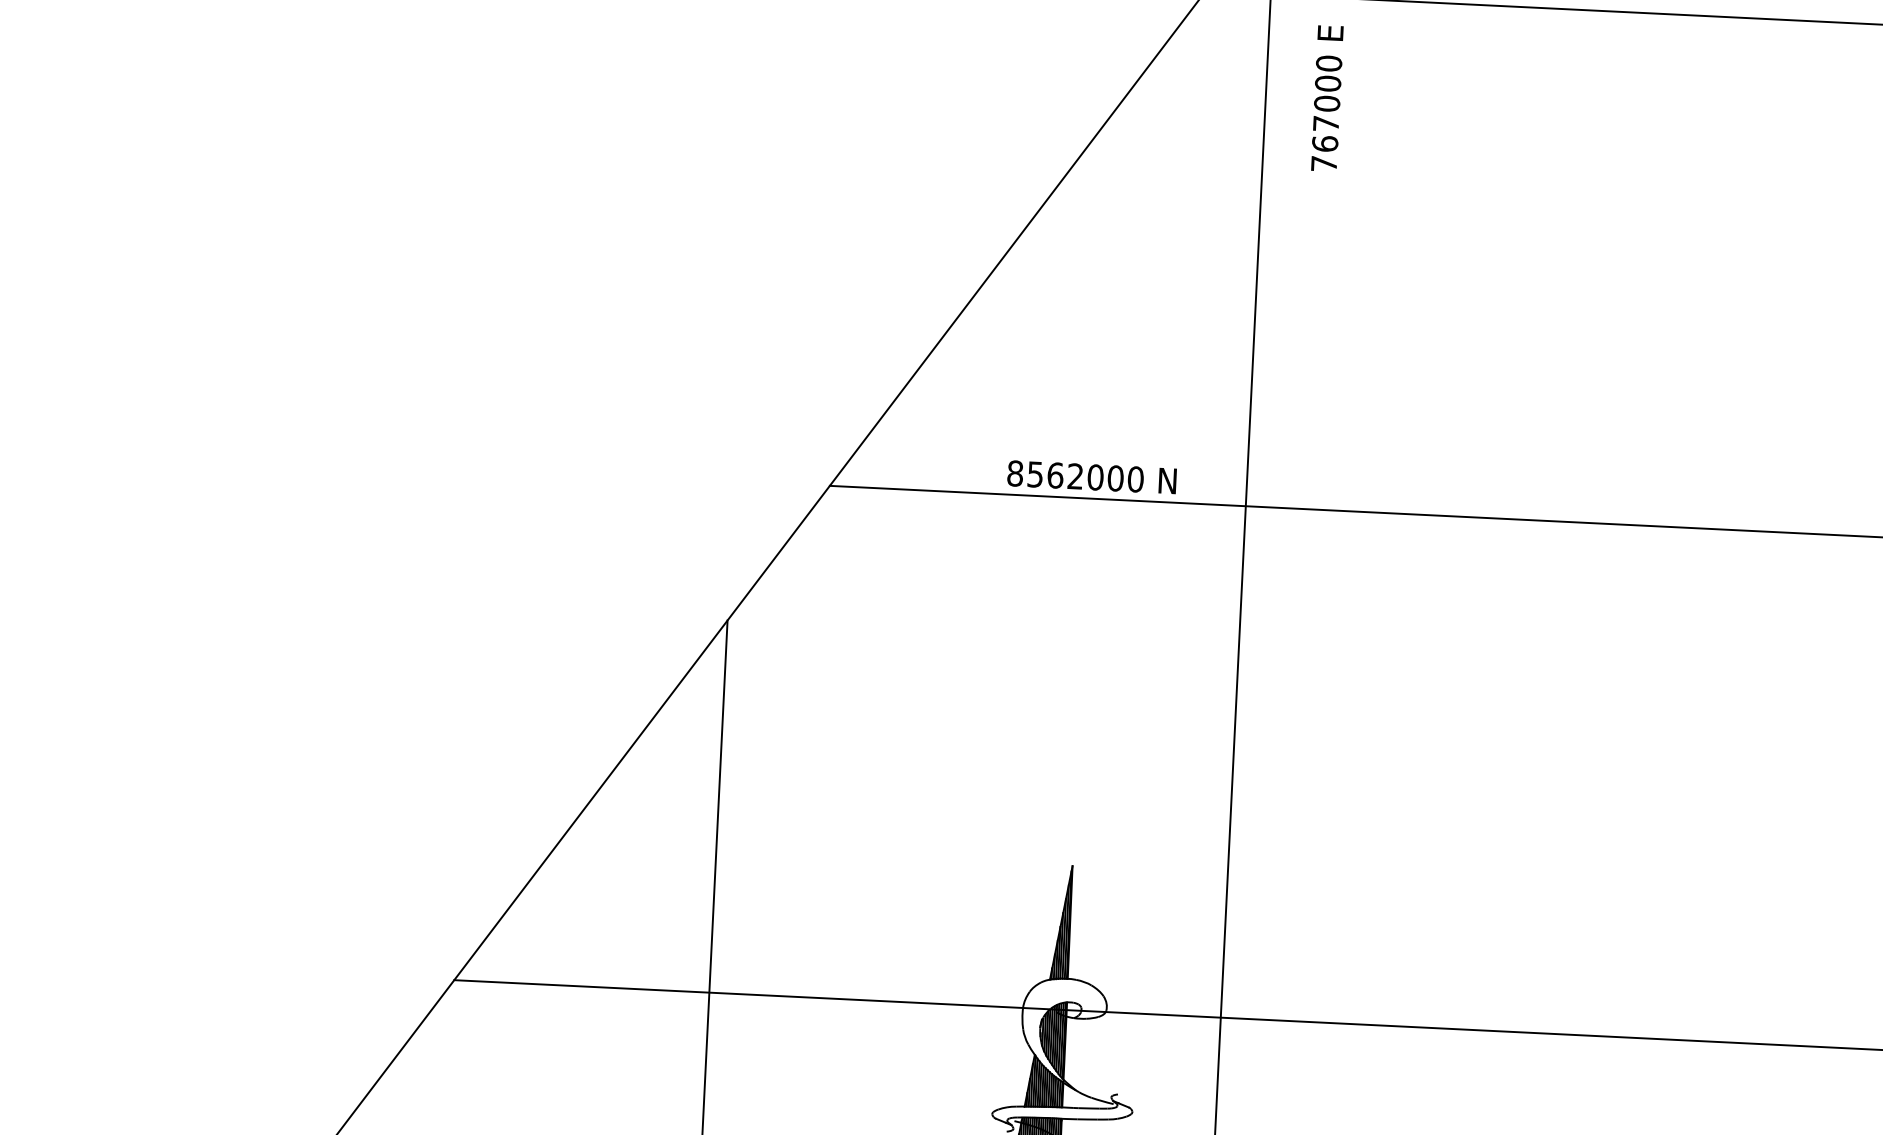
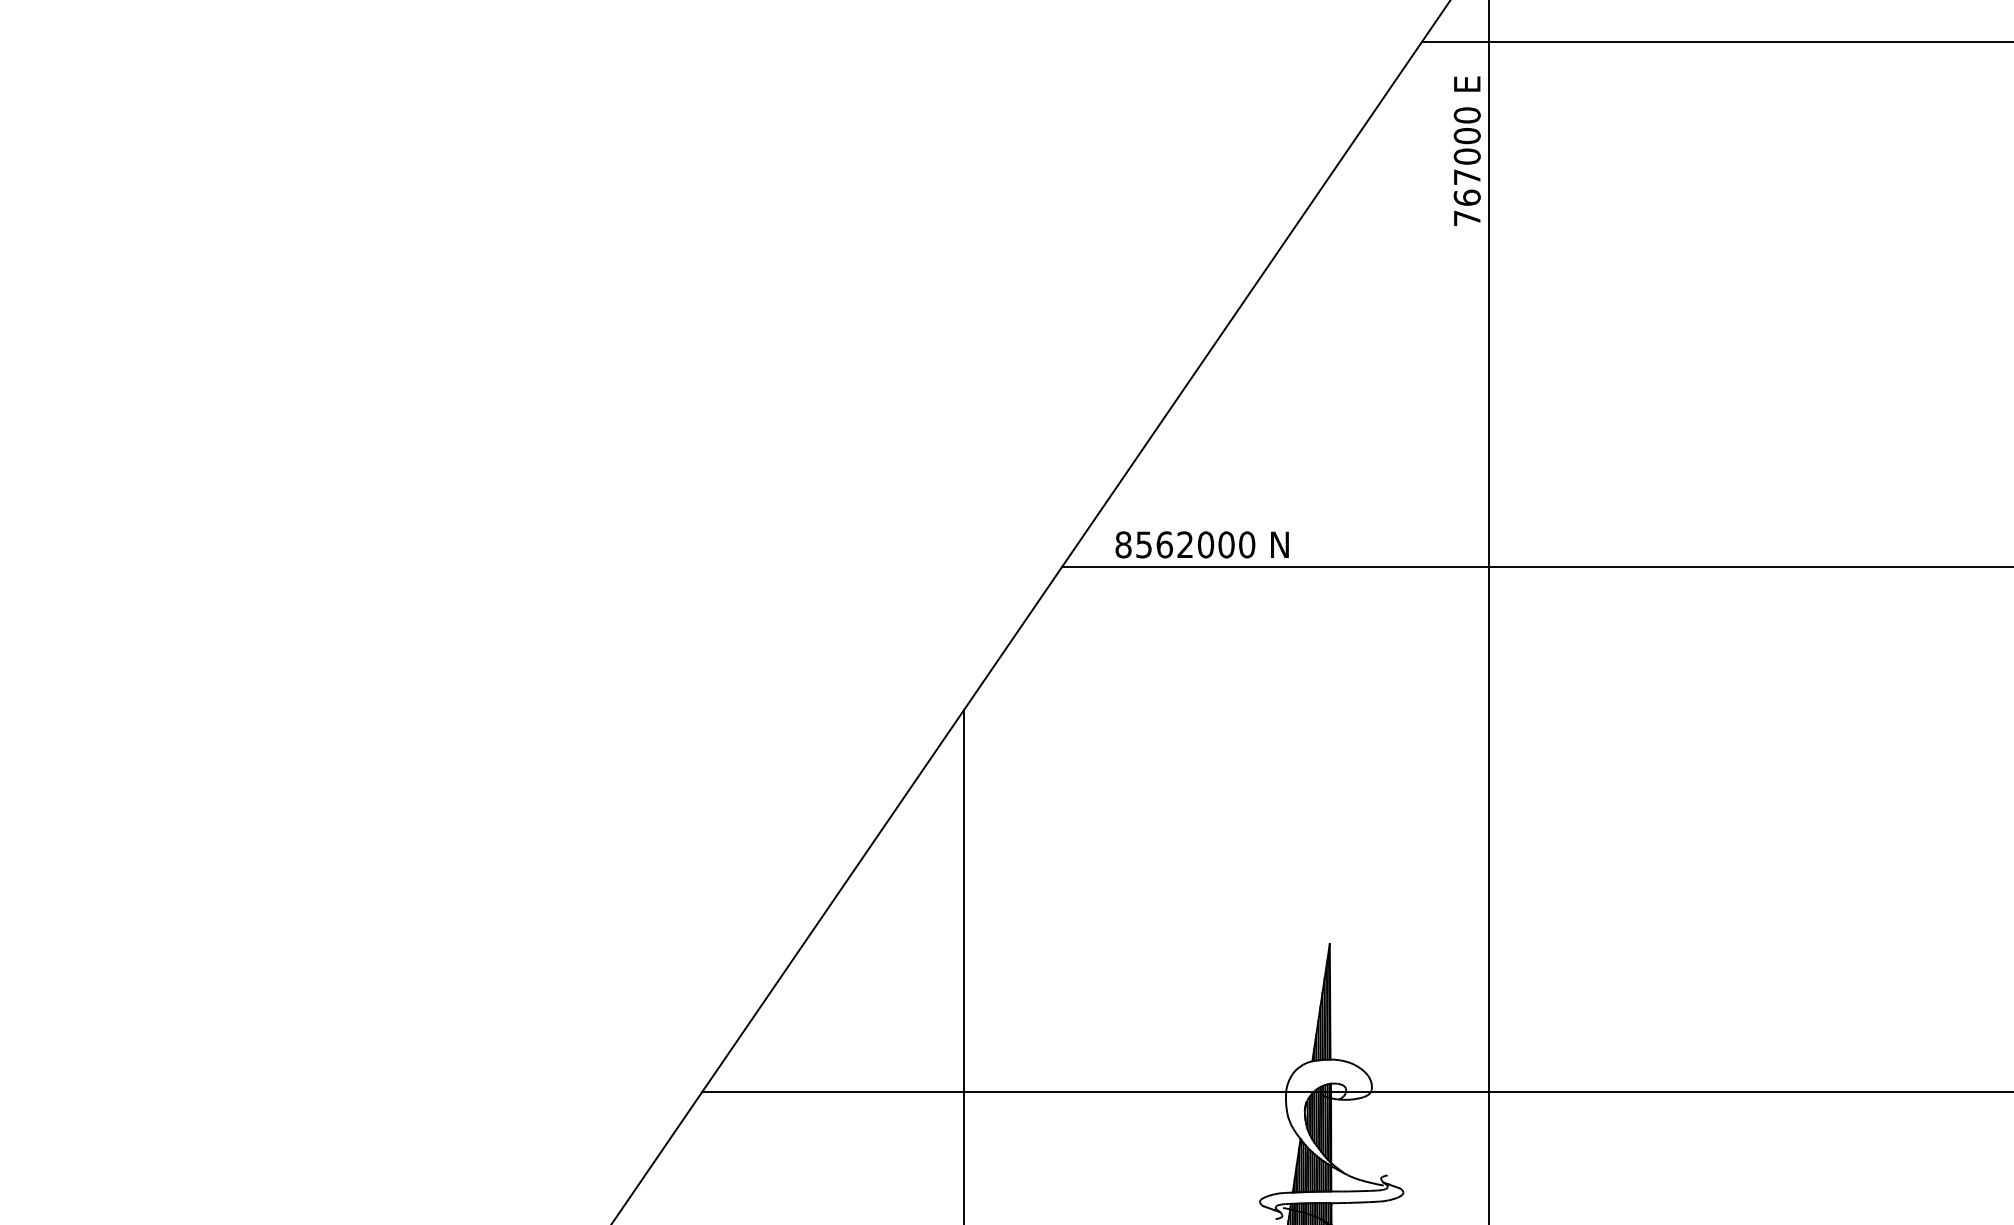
text: (1326, 97) -> (1466, 150), moved
text: (1091, 476) -> (1201, 544), moved

